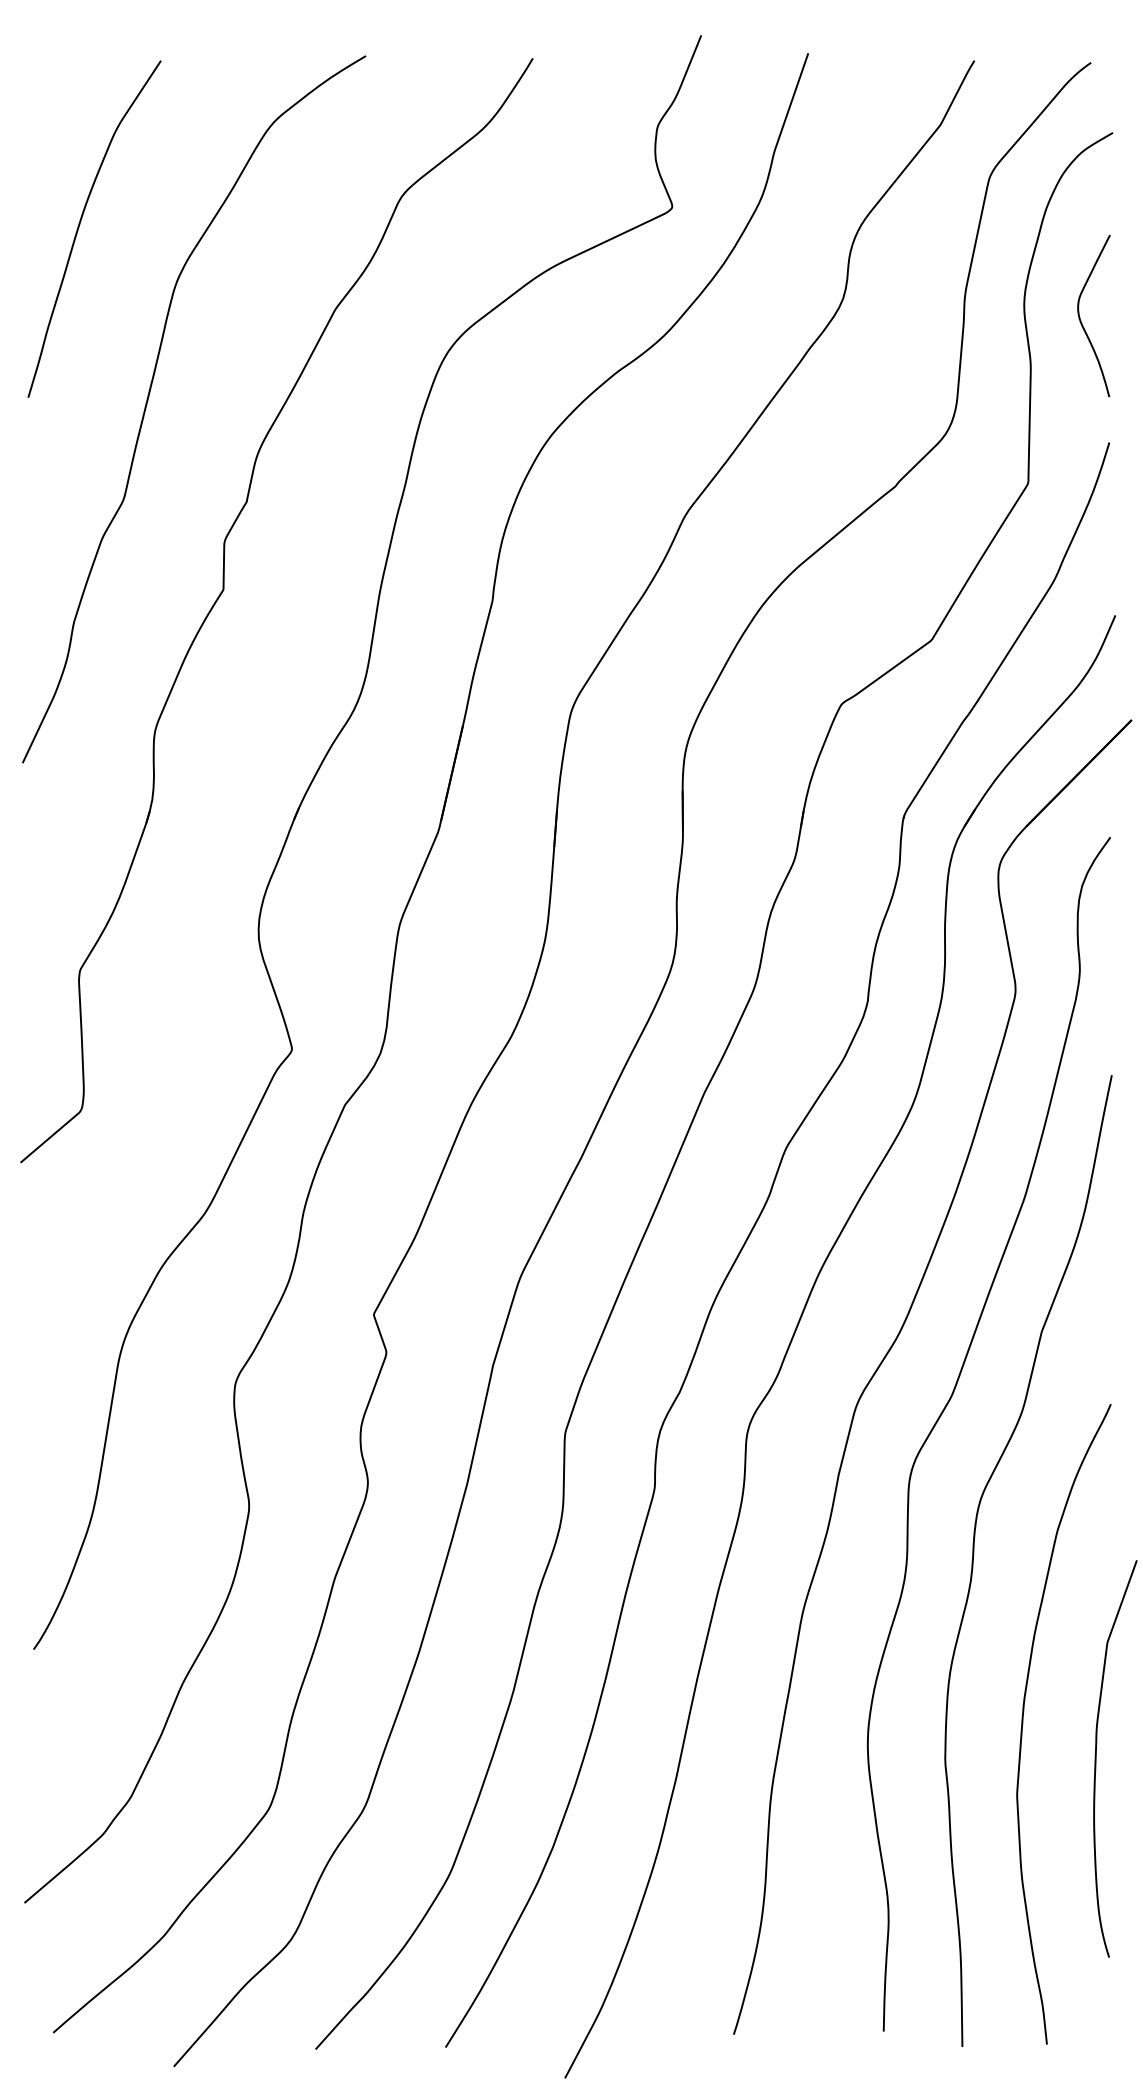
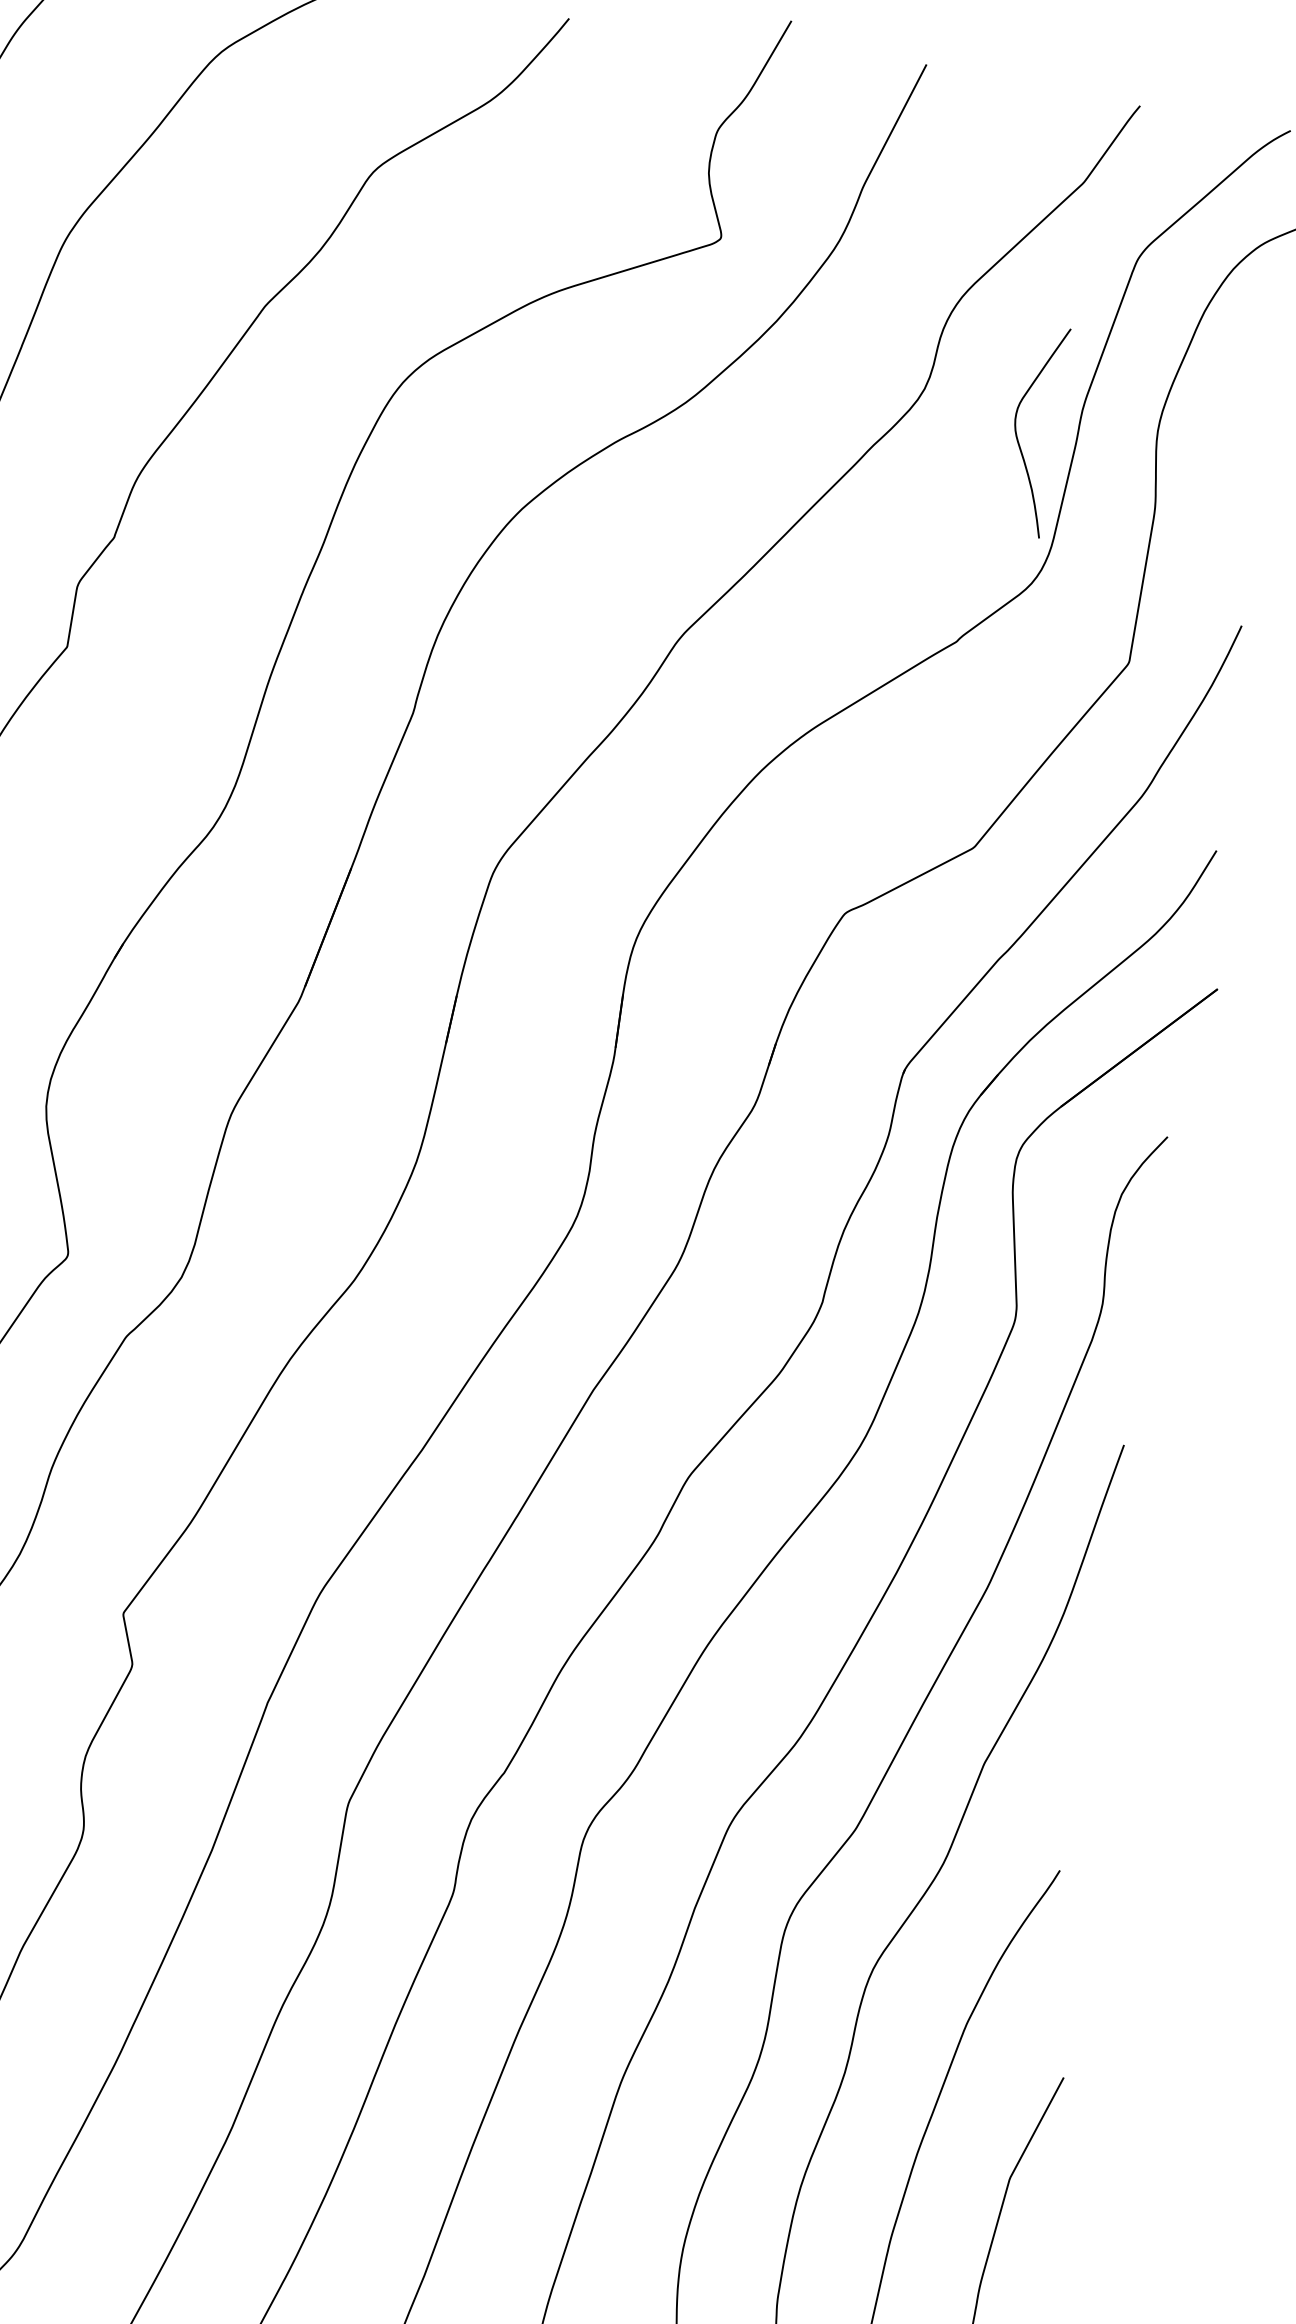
curve: (1081, 320) -> (1017, 433), moved

